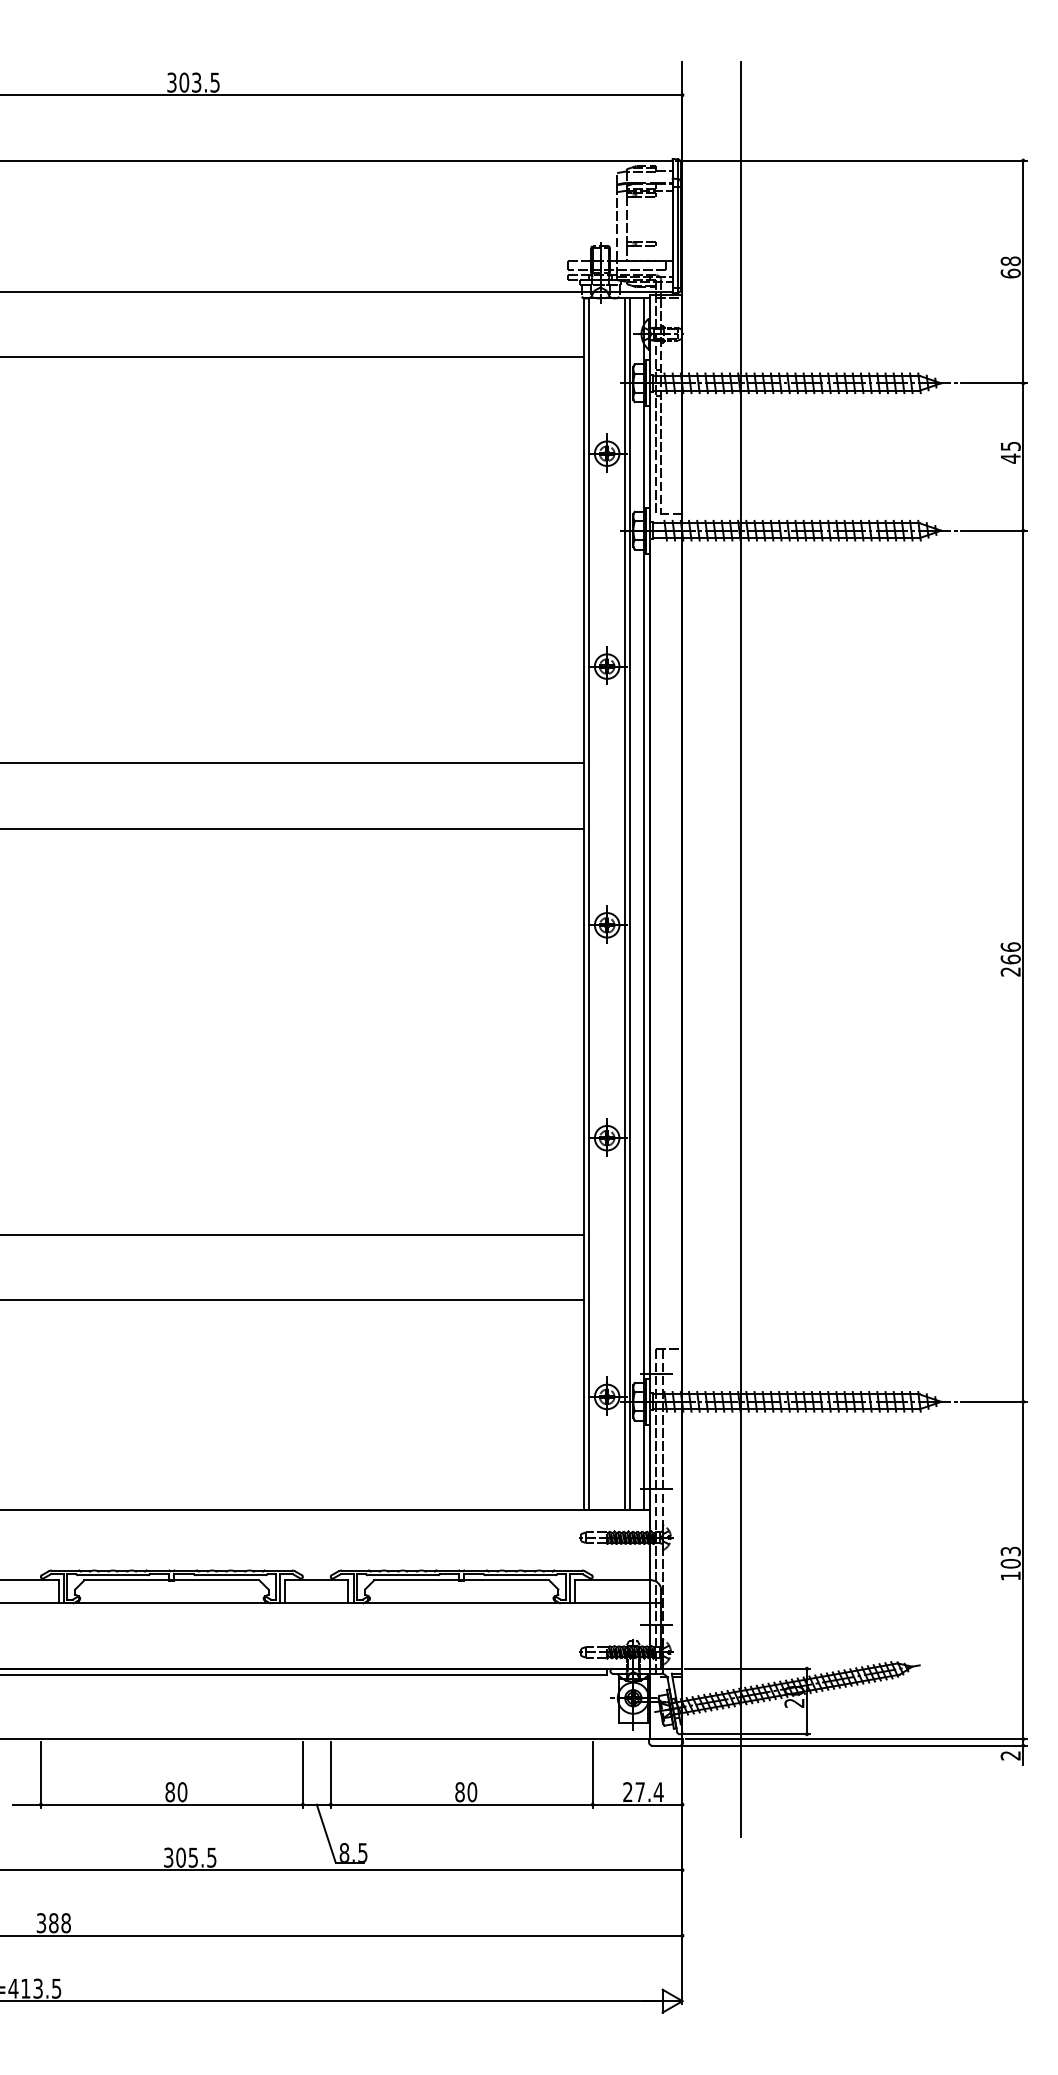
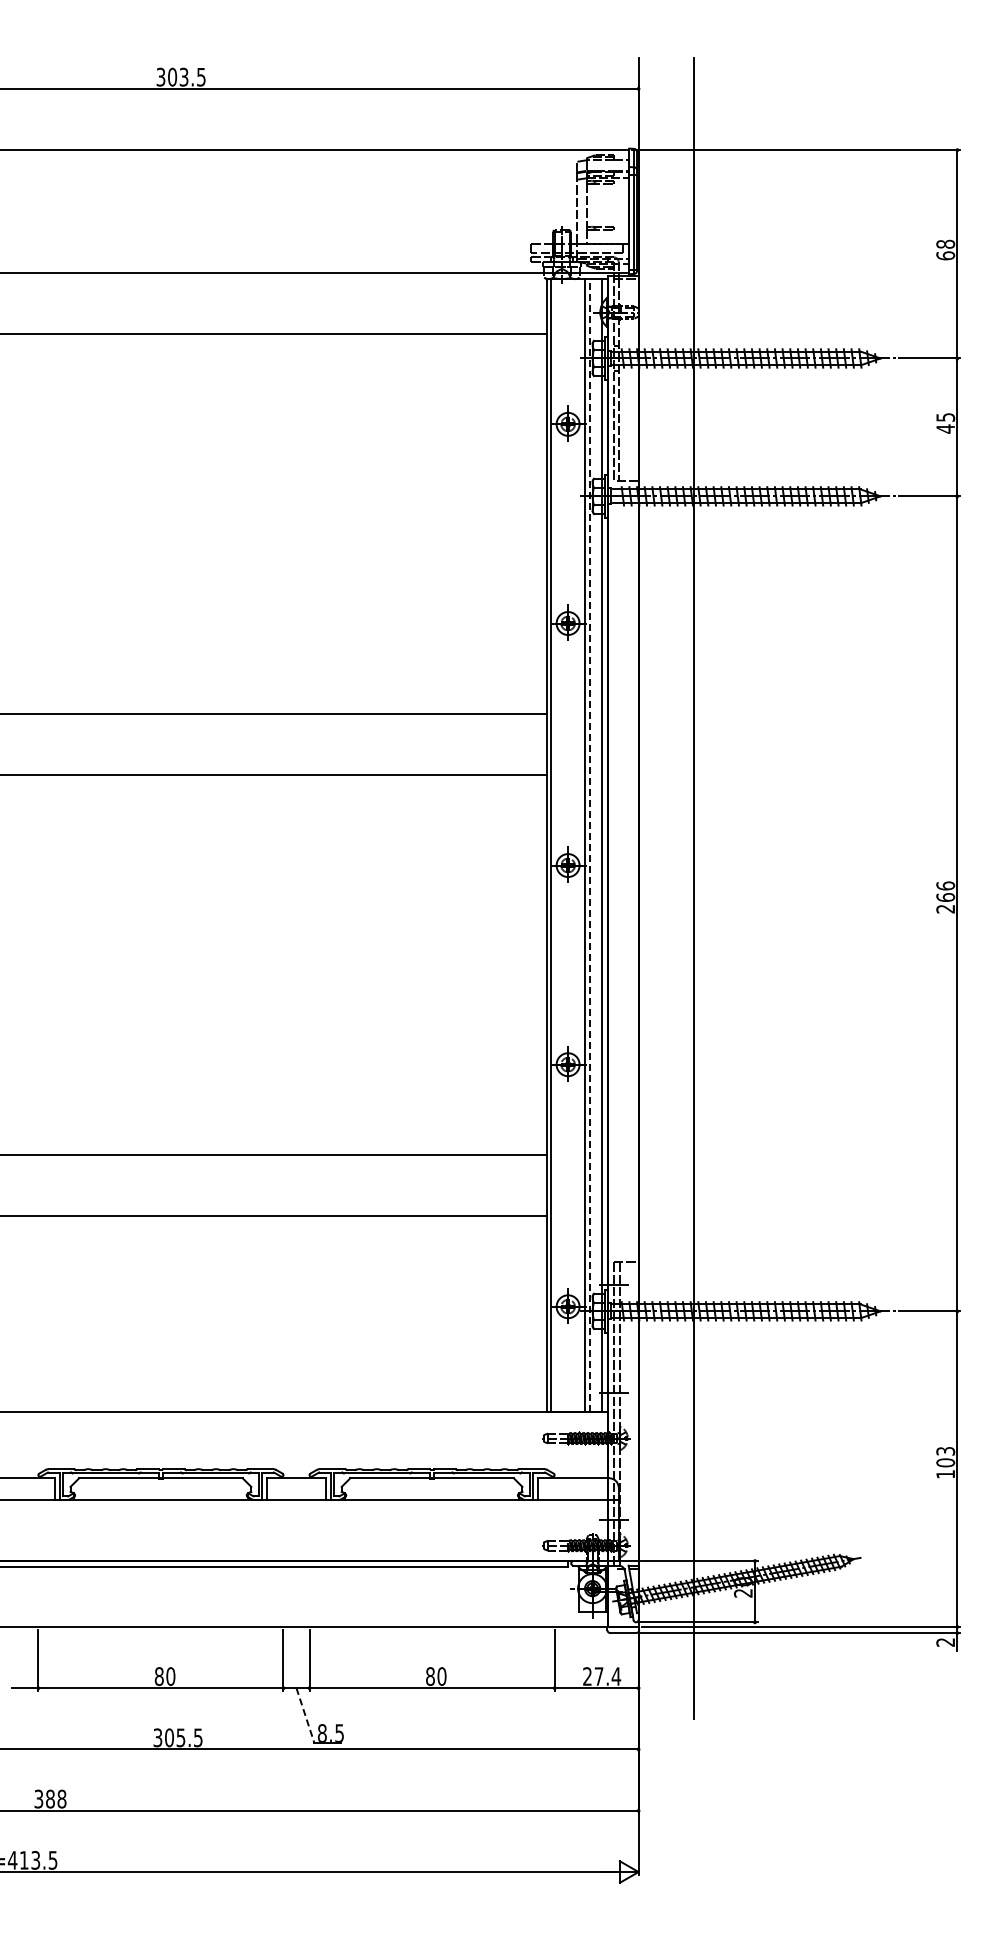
line: (630, 903) -> (589, 845), solid -> dashed
line: (326, 1833) -> (305, 1715), solid -> dashed

